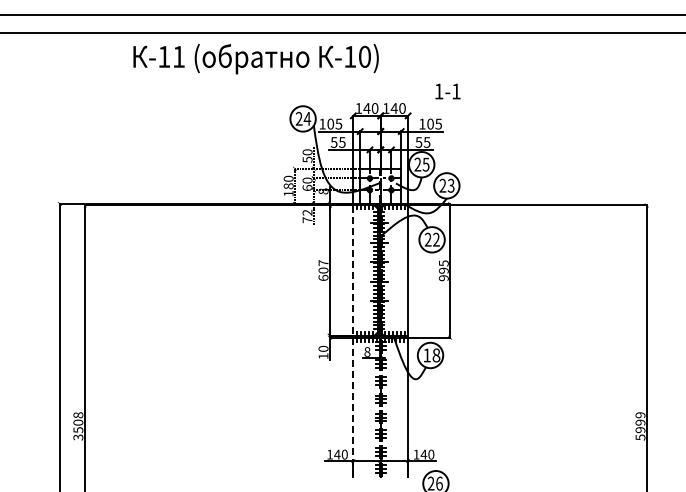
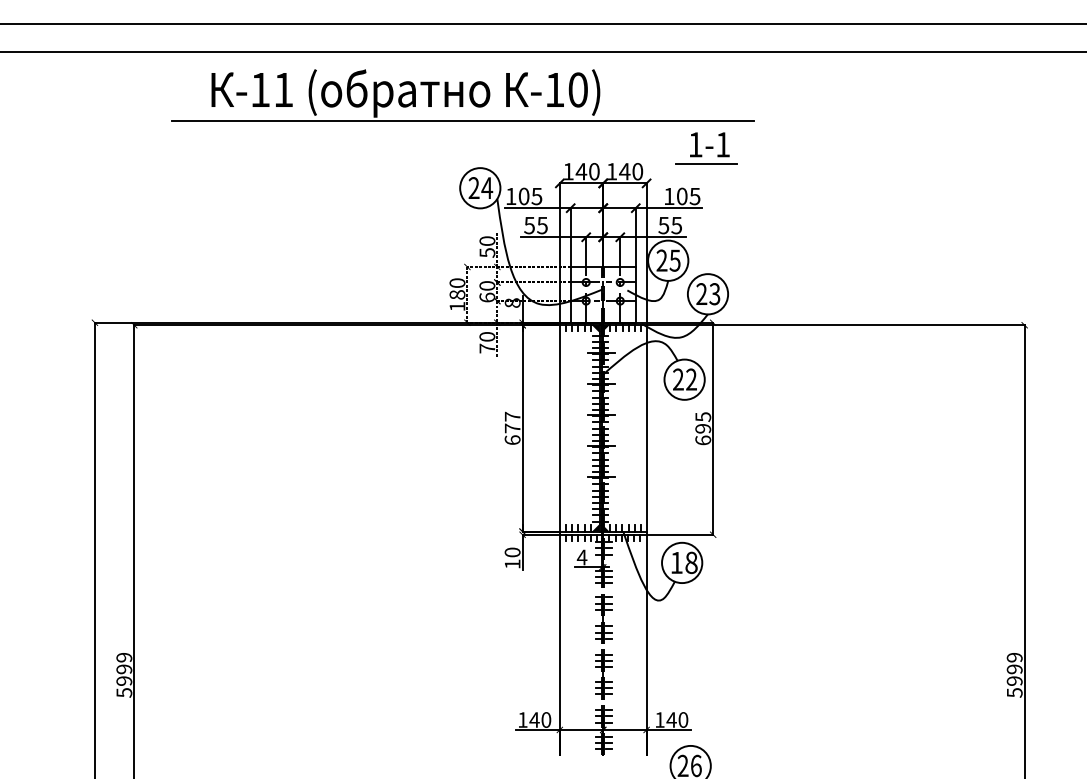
line: (291, 76) -> (461, 121), added
line: (445, 103) -> (705, 163), added
text: (307, 212) -> (487, 336), 72 -> 70
text: (323, 270) -> (512, 428), 607 -> 677
text: (443, 278) -> (702, 440), 995 -> 695
line: (353, 340) -> (560, 539), dashed -> solid
text: (367, 351) -> (582, 556), 8 -> 4
text: (78, 426) -> (124, 675), 3508 -> 5999

